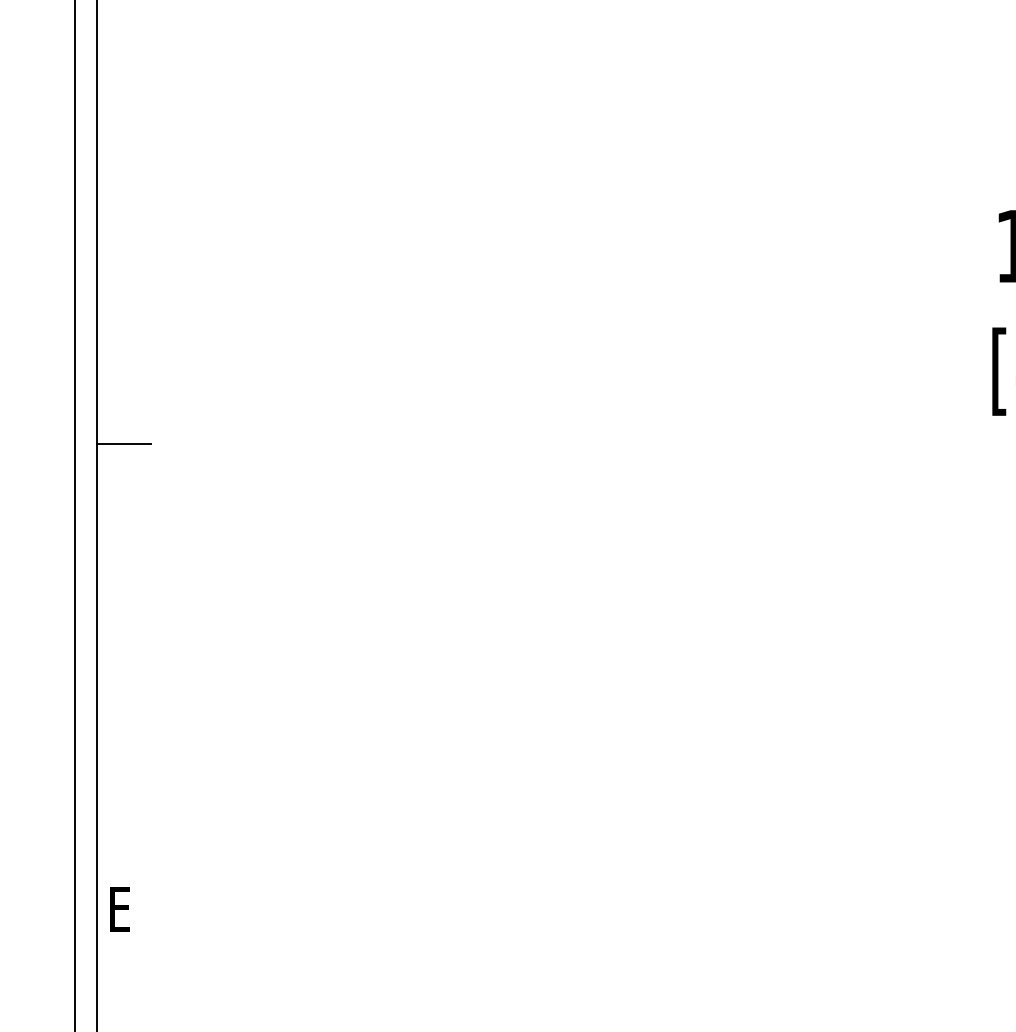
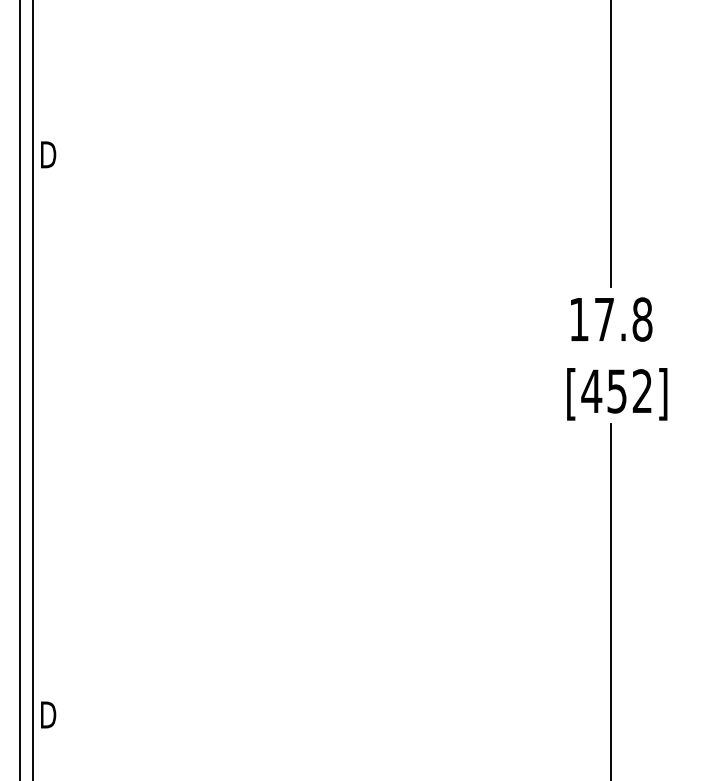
line: (122, 444) -> (48, 437), removed
text: (122, 908) -> (48, 714), E -> D

